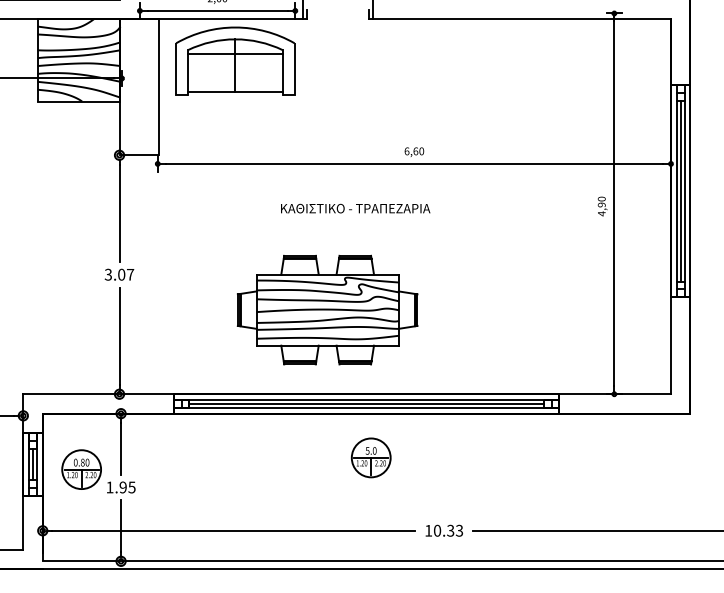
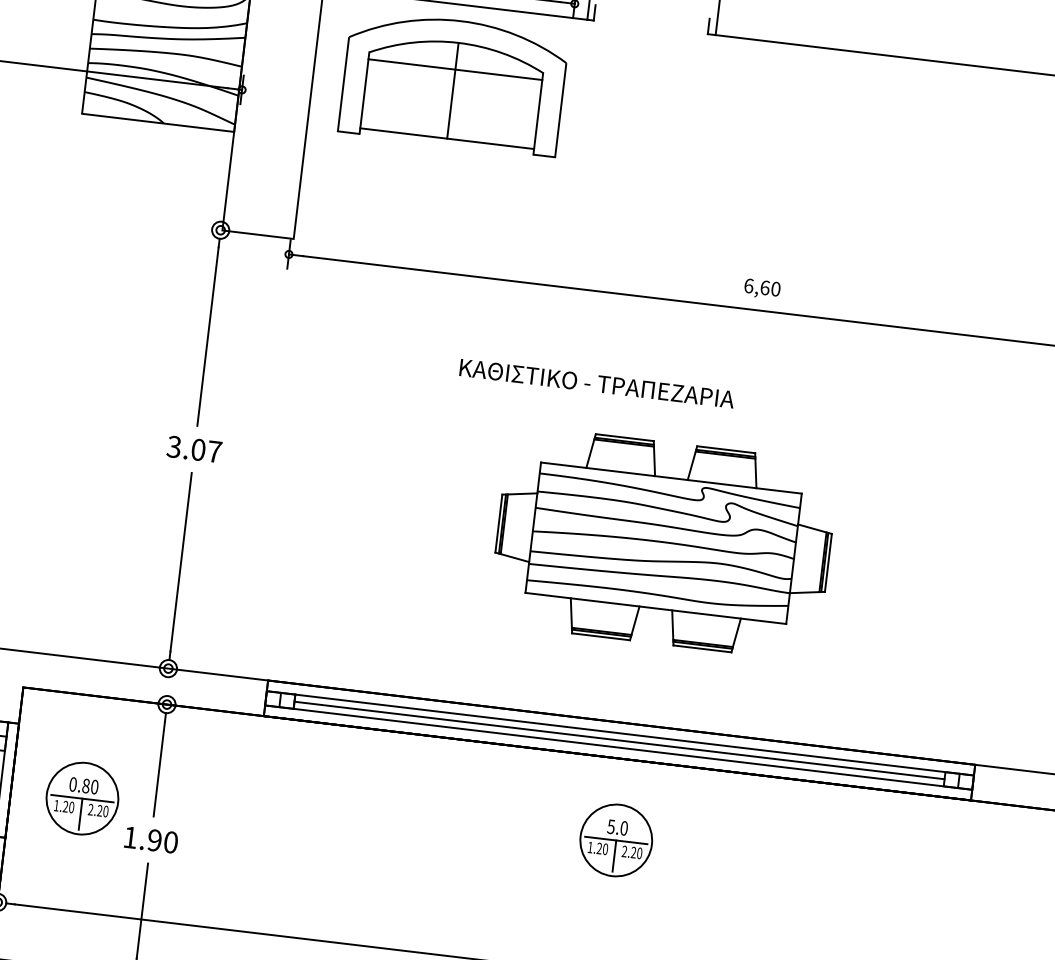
text: (355, 208) -> (596, 383), moved
part: (327, 309) -> (663, 542), moved
text: (131, 487) -> (169, 842), 1.95 -> 1.90

